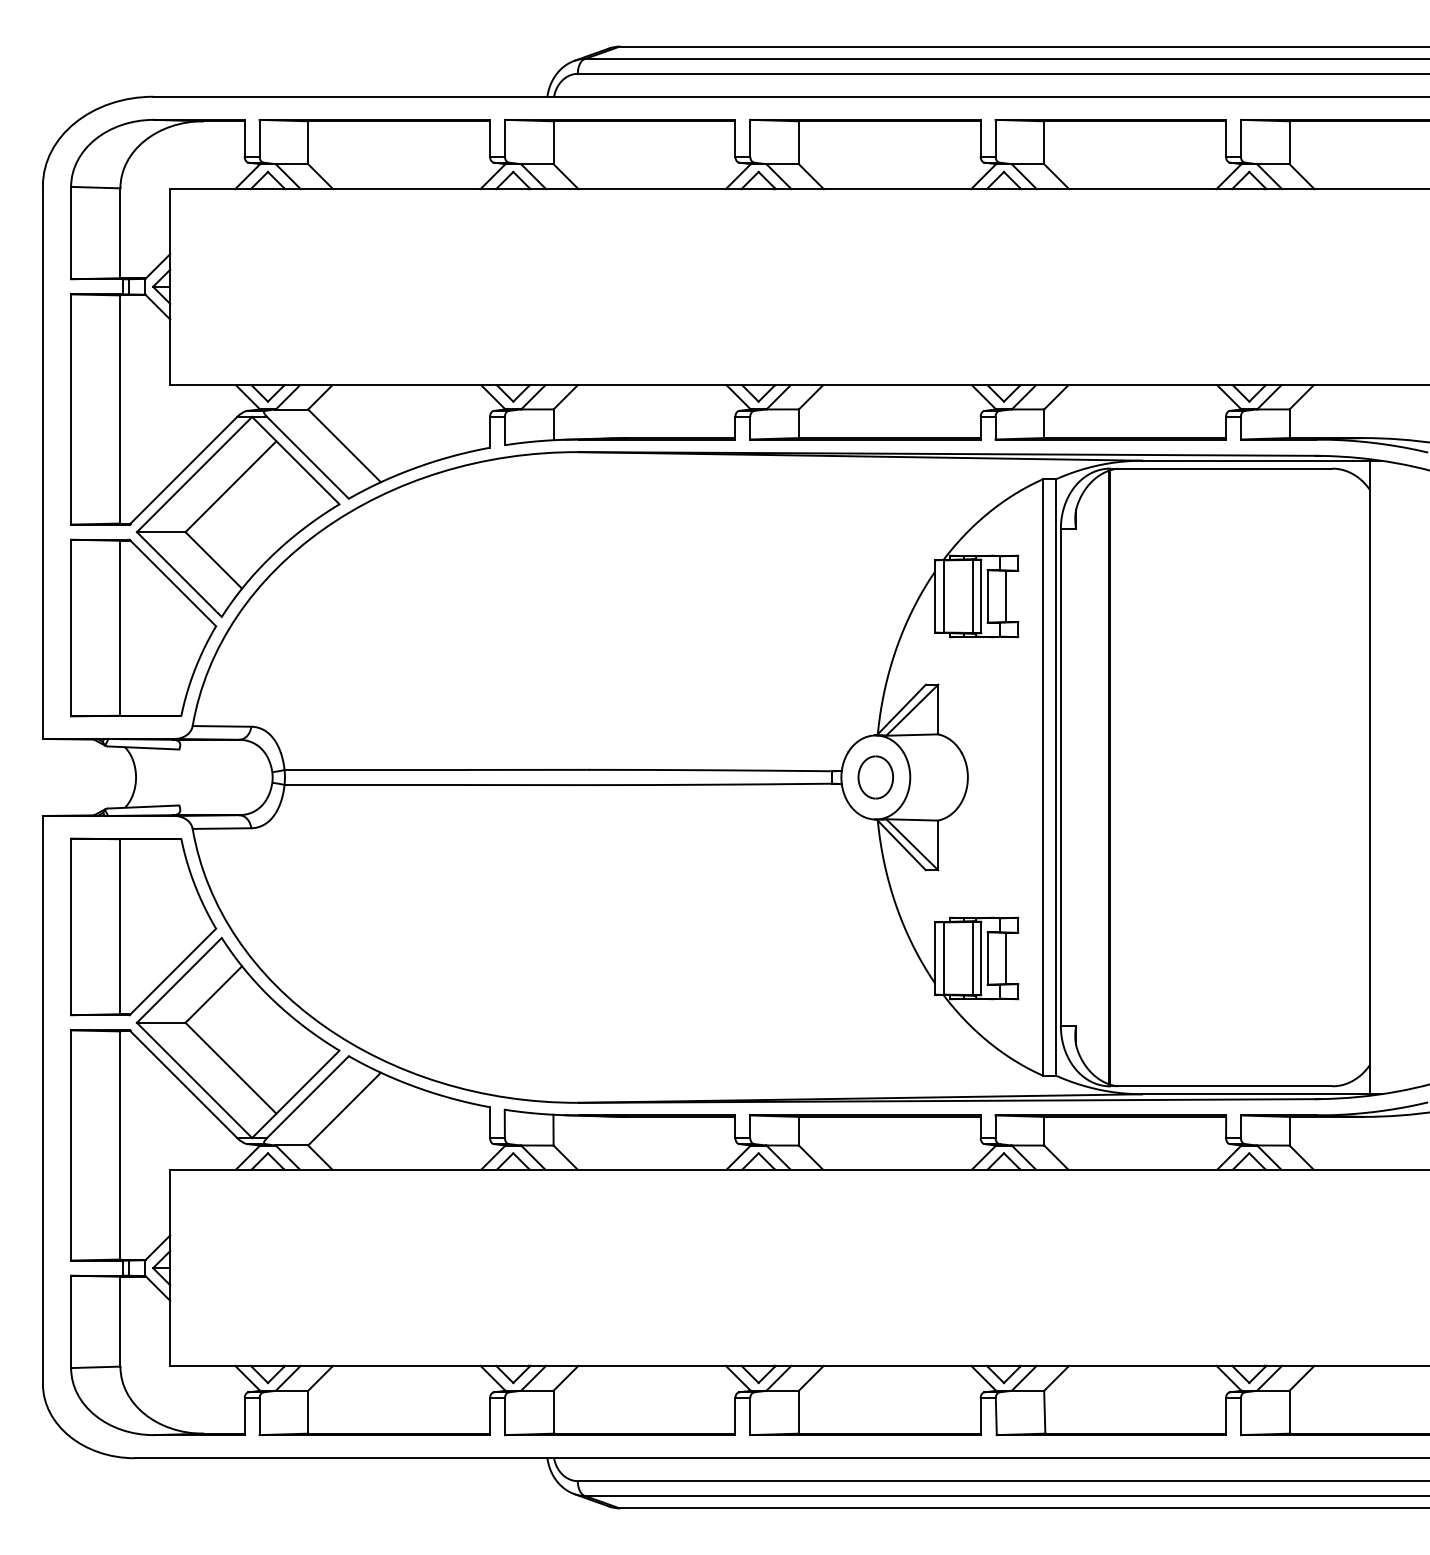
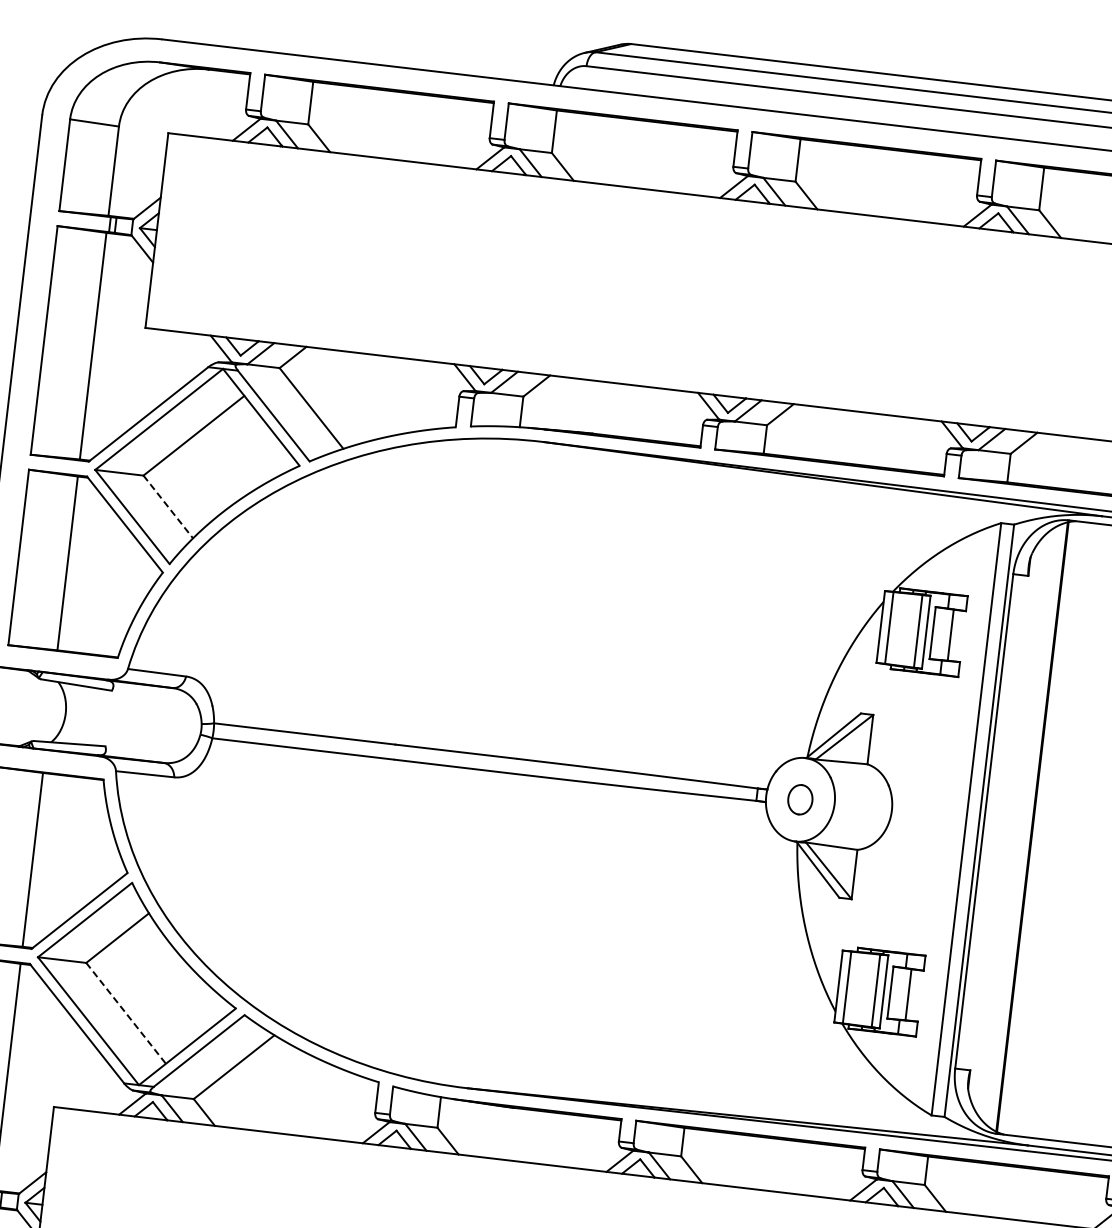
line: (213, 560) -> (167, 507), solid -> dashed
part: (875, 777) -> (800, 799), size x0.7
line: (231, 1068) -> (126, 1013), solid -> dashed

